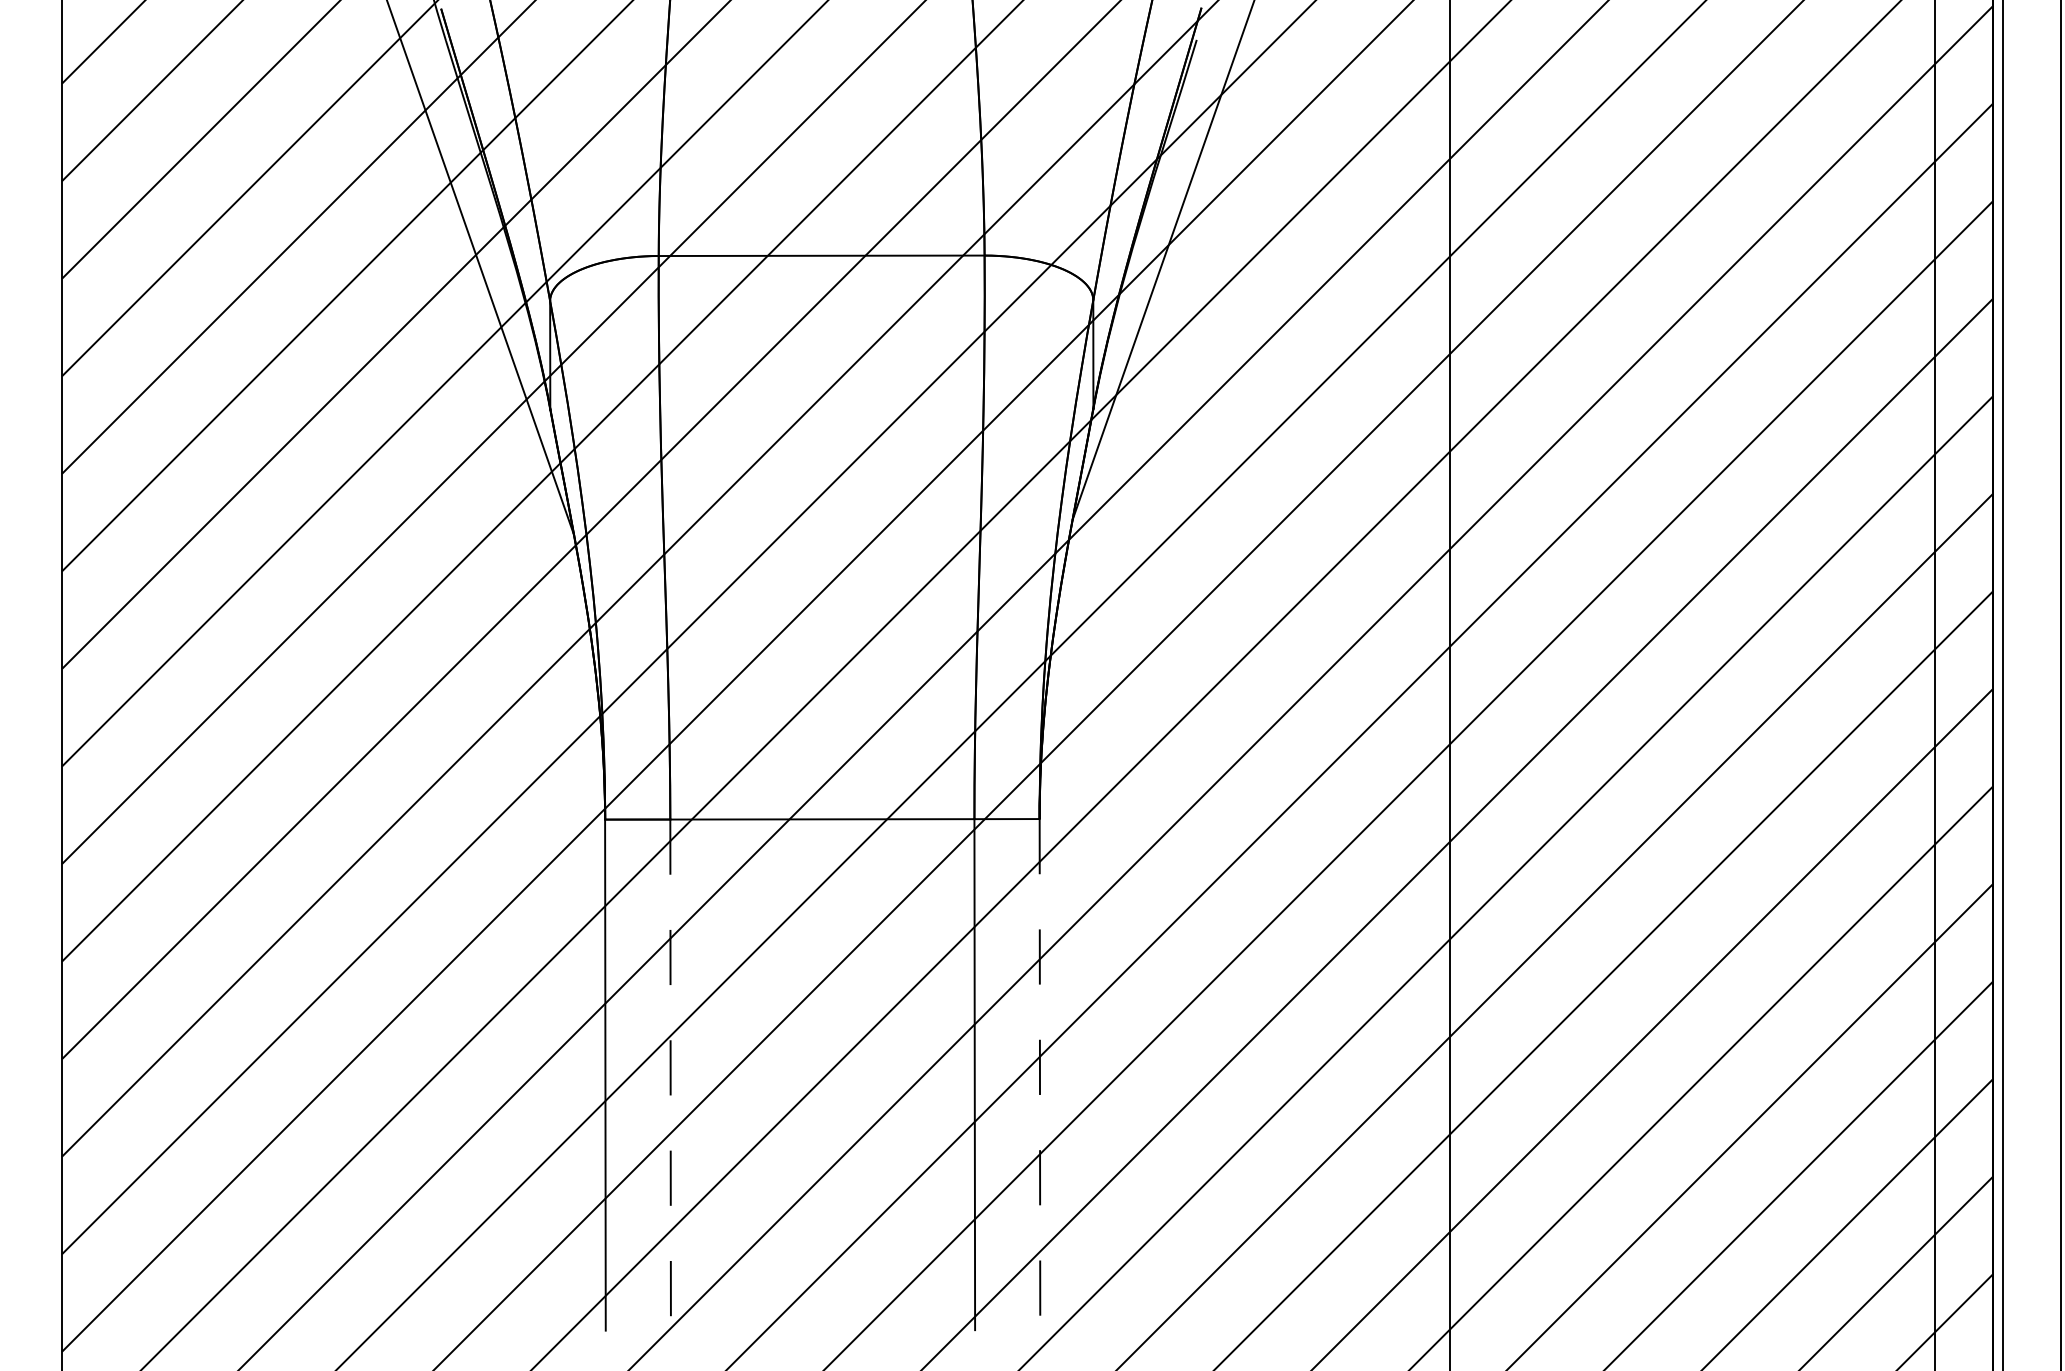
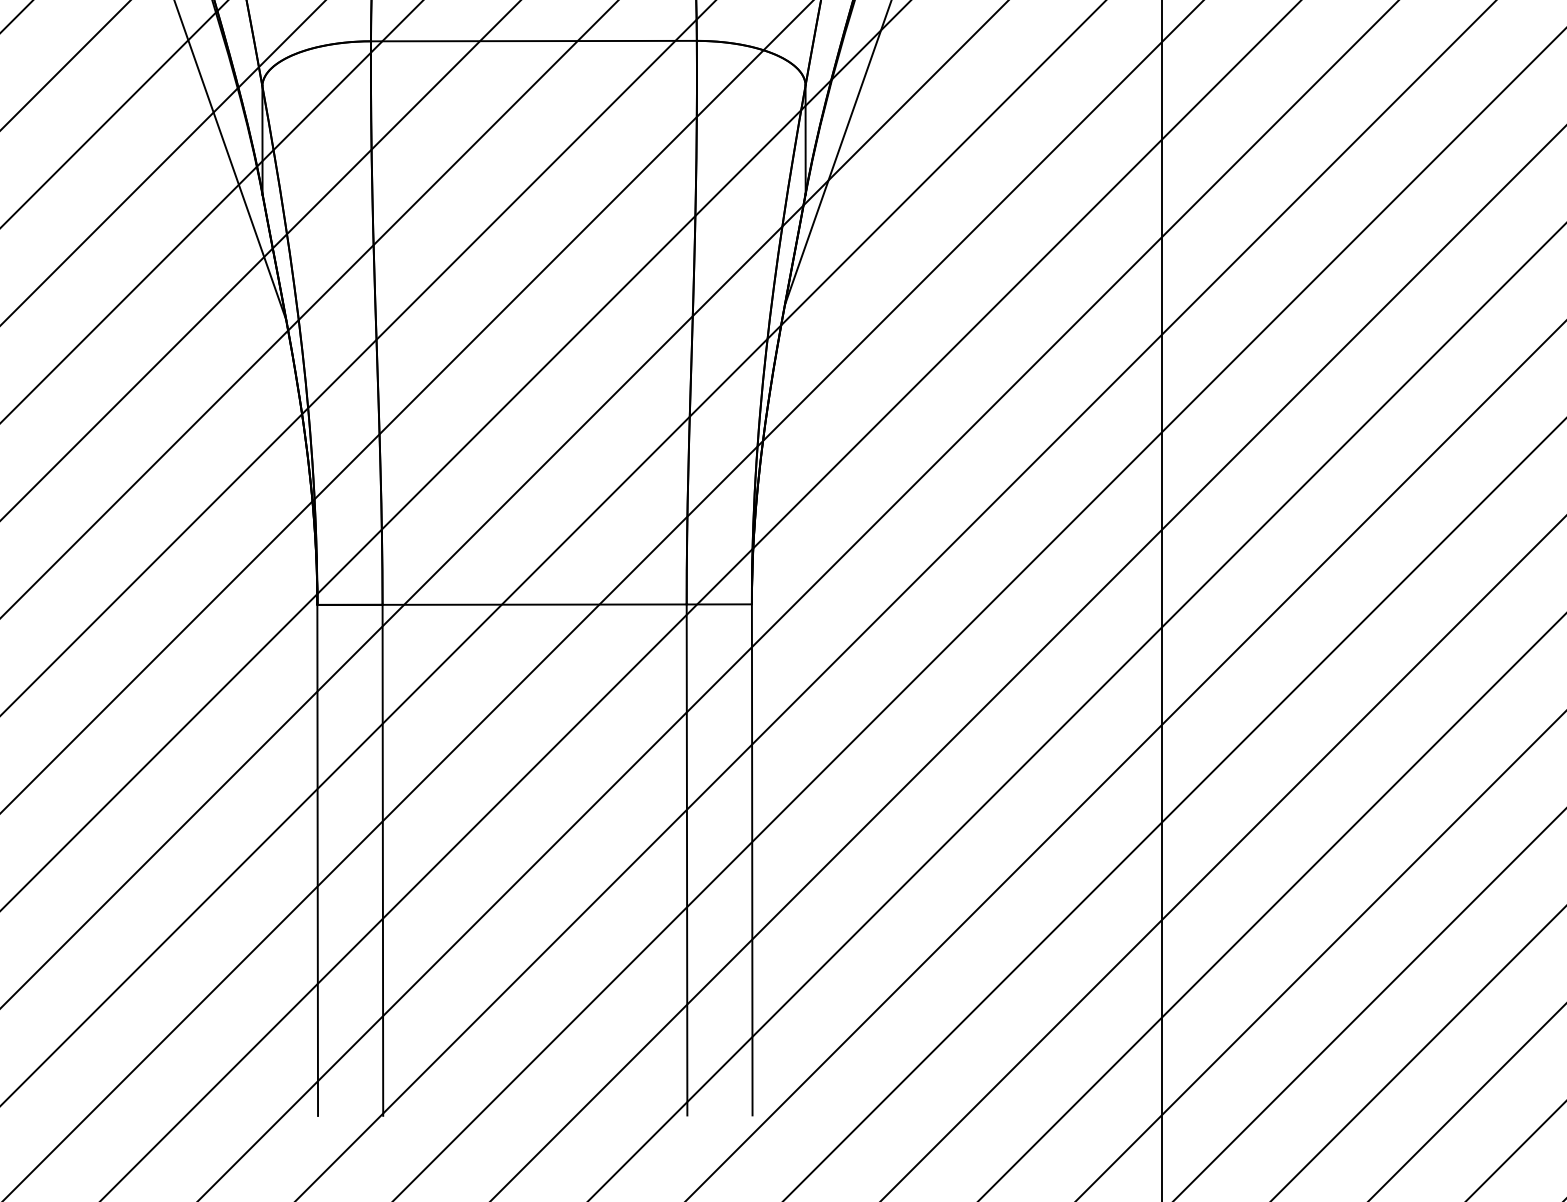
line: (1039, 1074) -> (751, 859), dashed -> solid
line: (670, 1075) -> (382, 860), dashed -> solid

